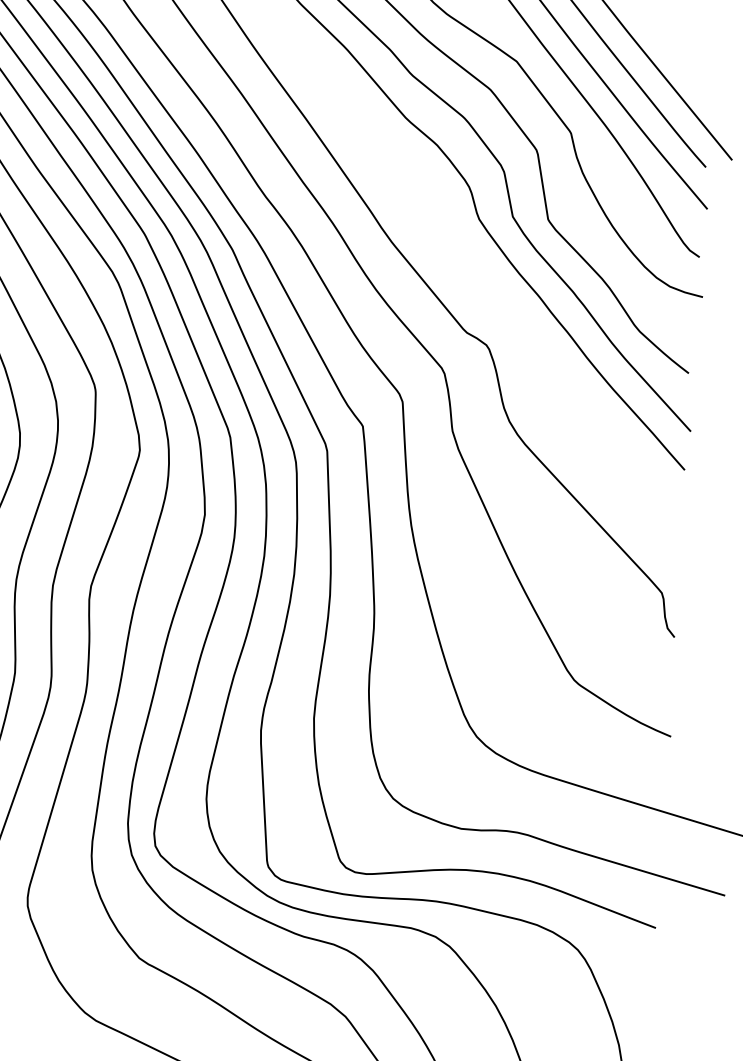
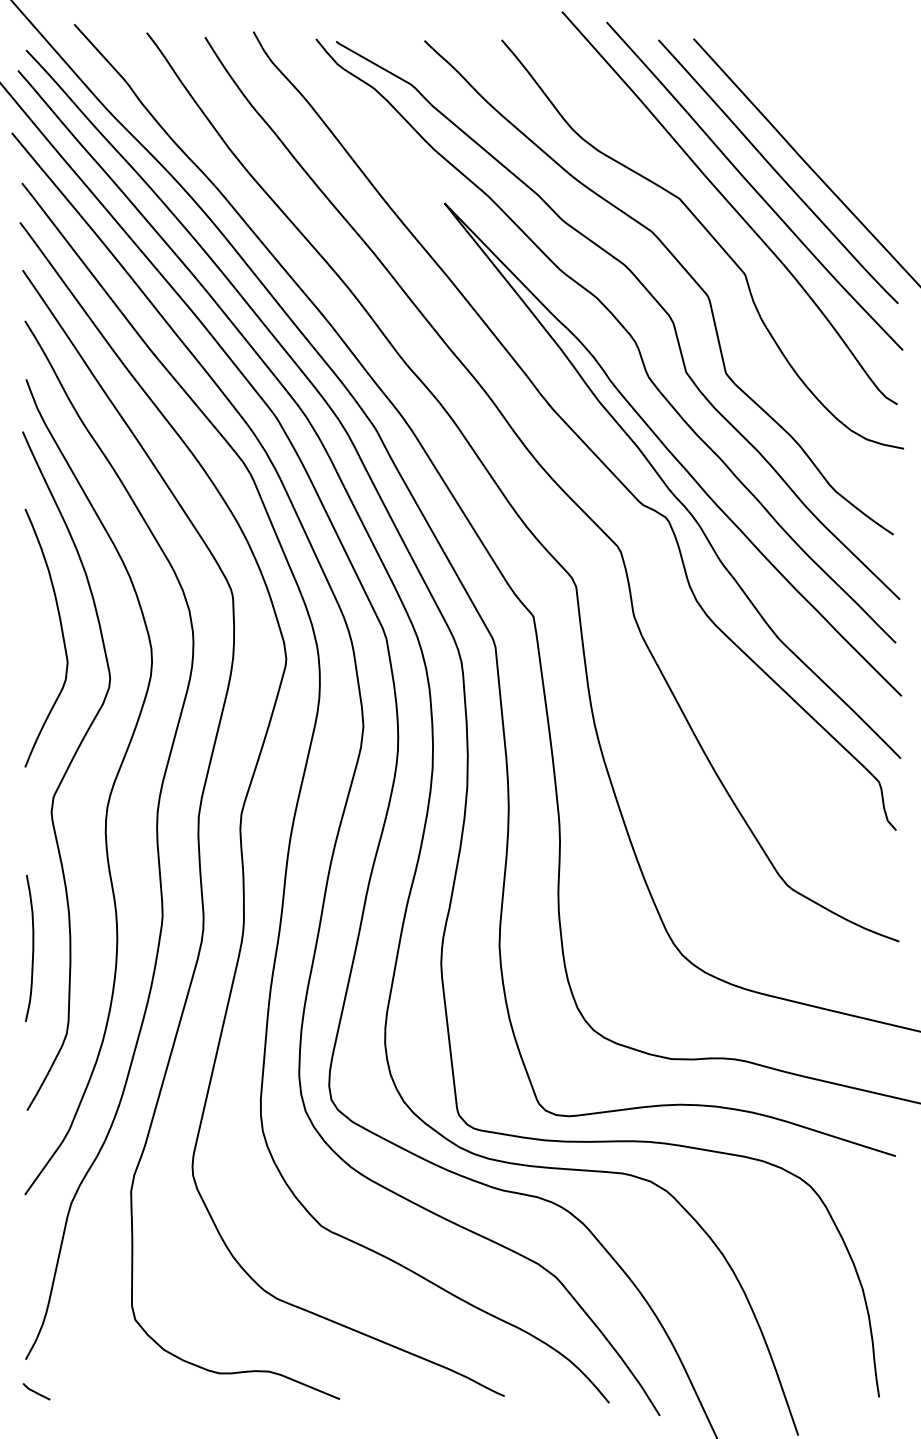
curve: (489, 316) -> (667, 485), added

